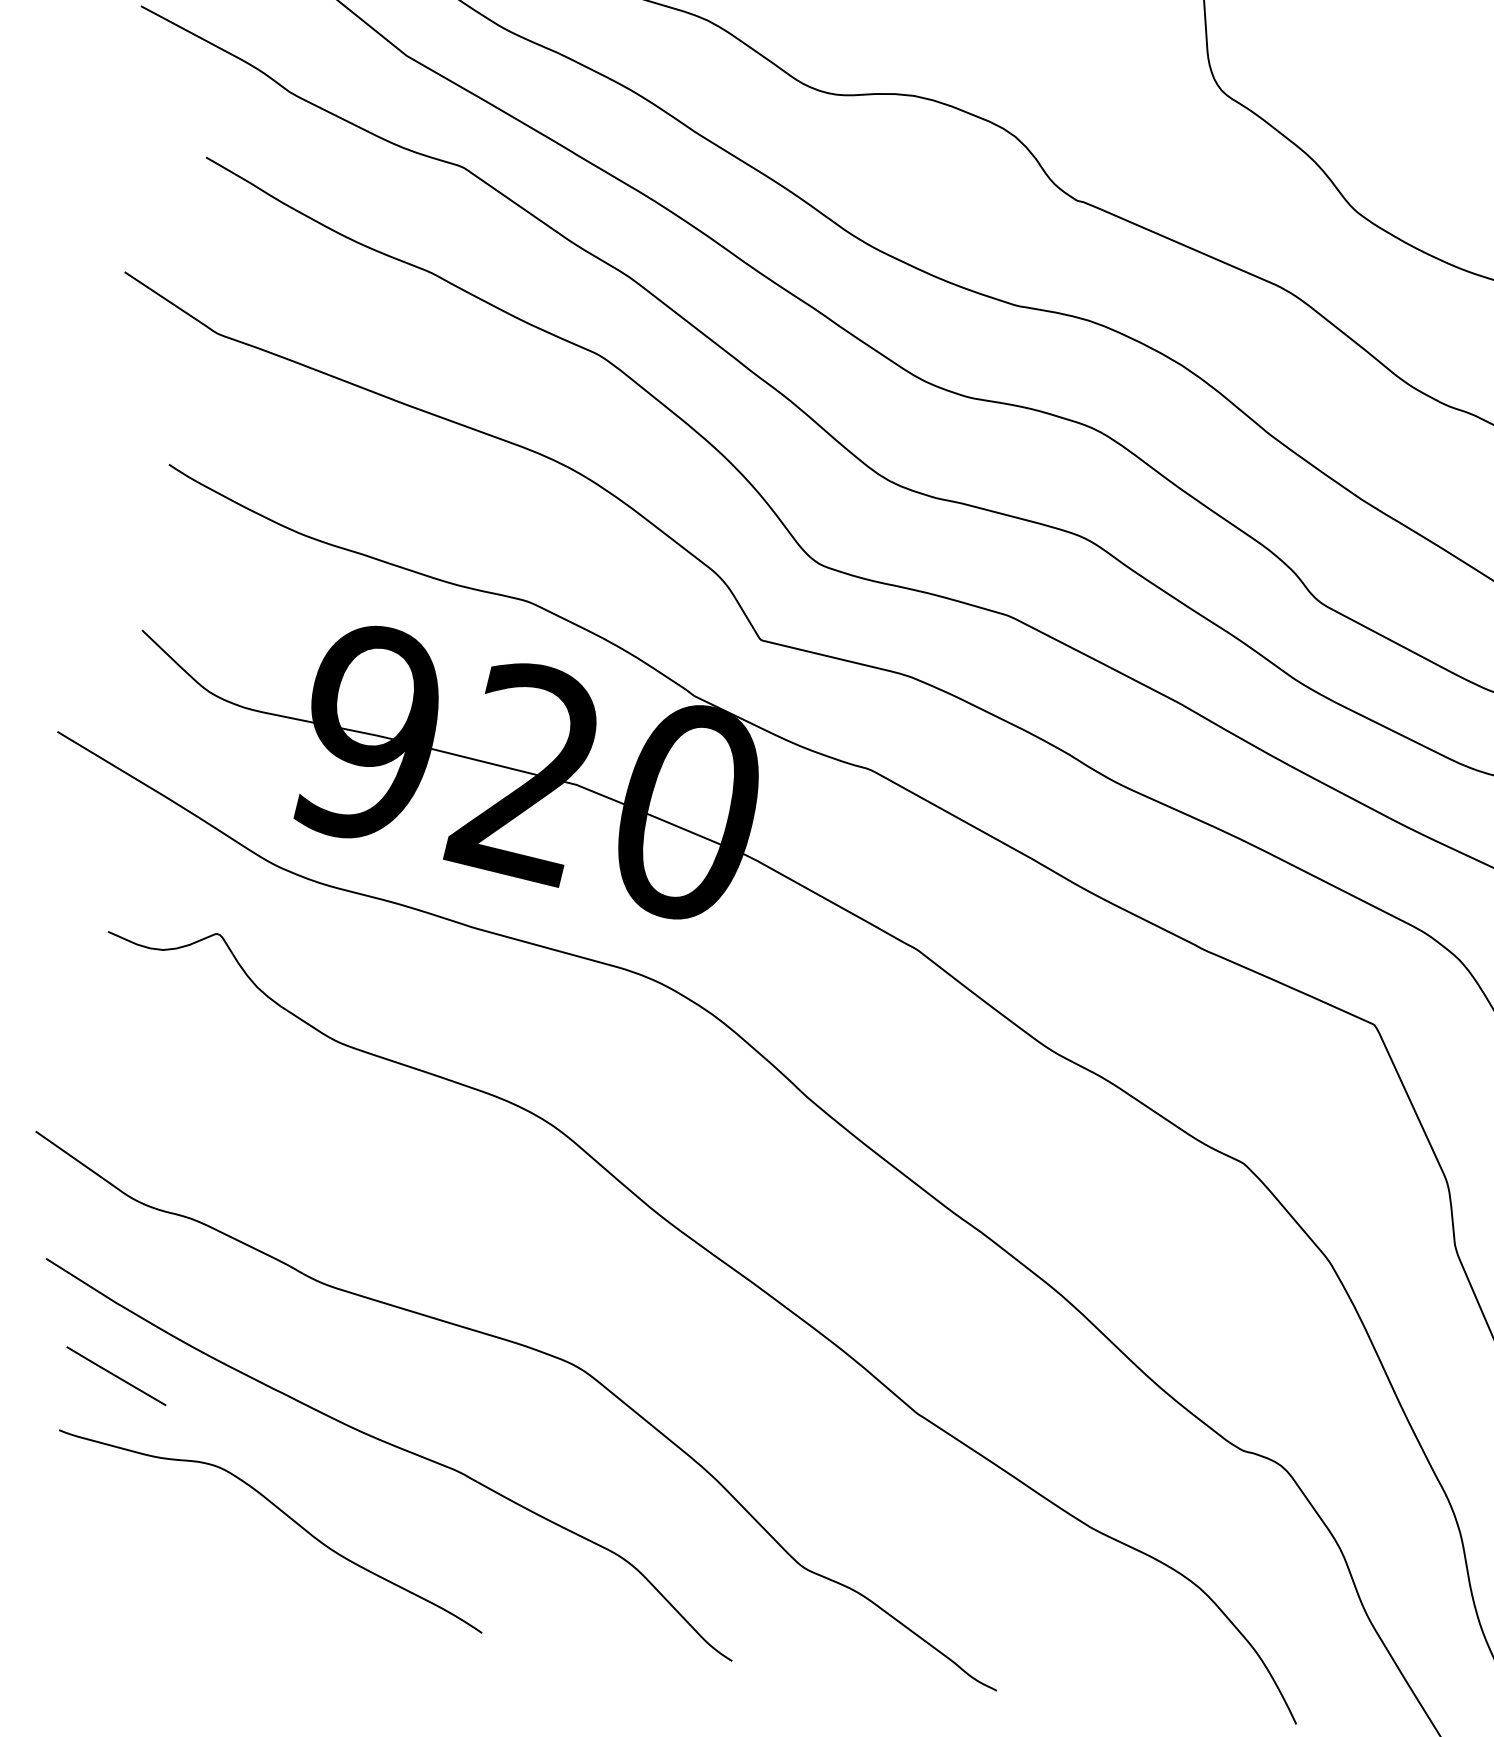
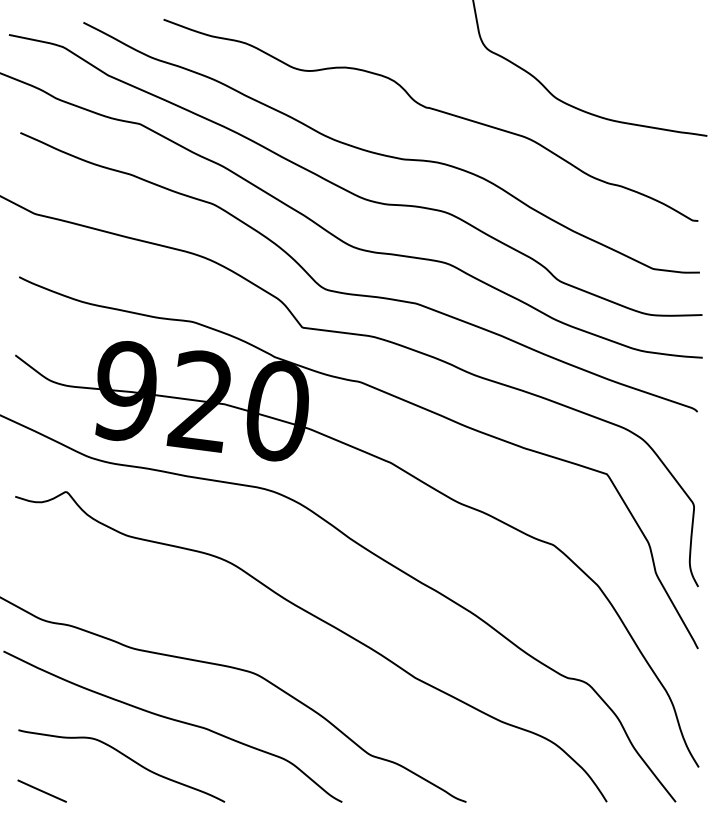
line: (115, 1374) -> (41, 790), moved

